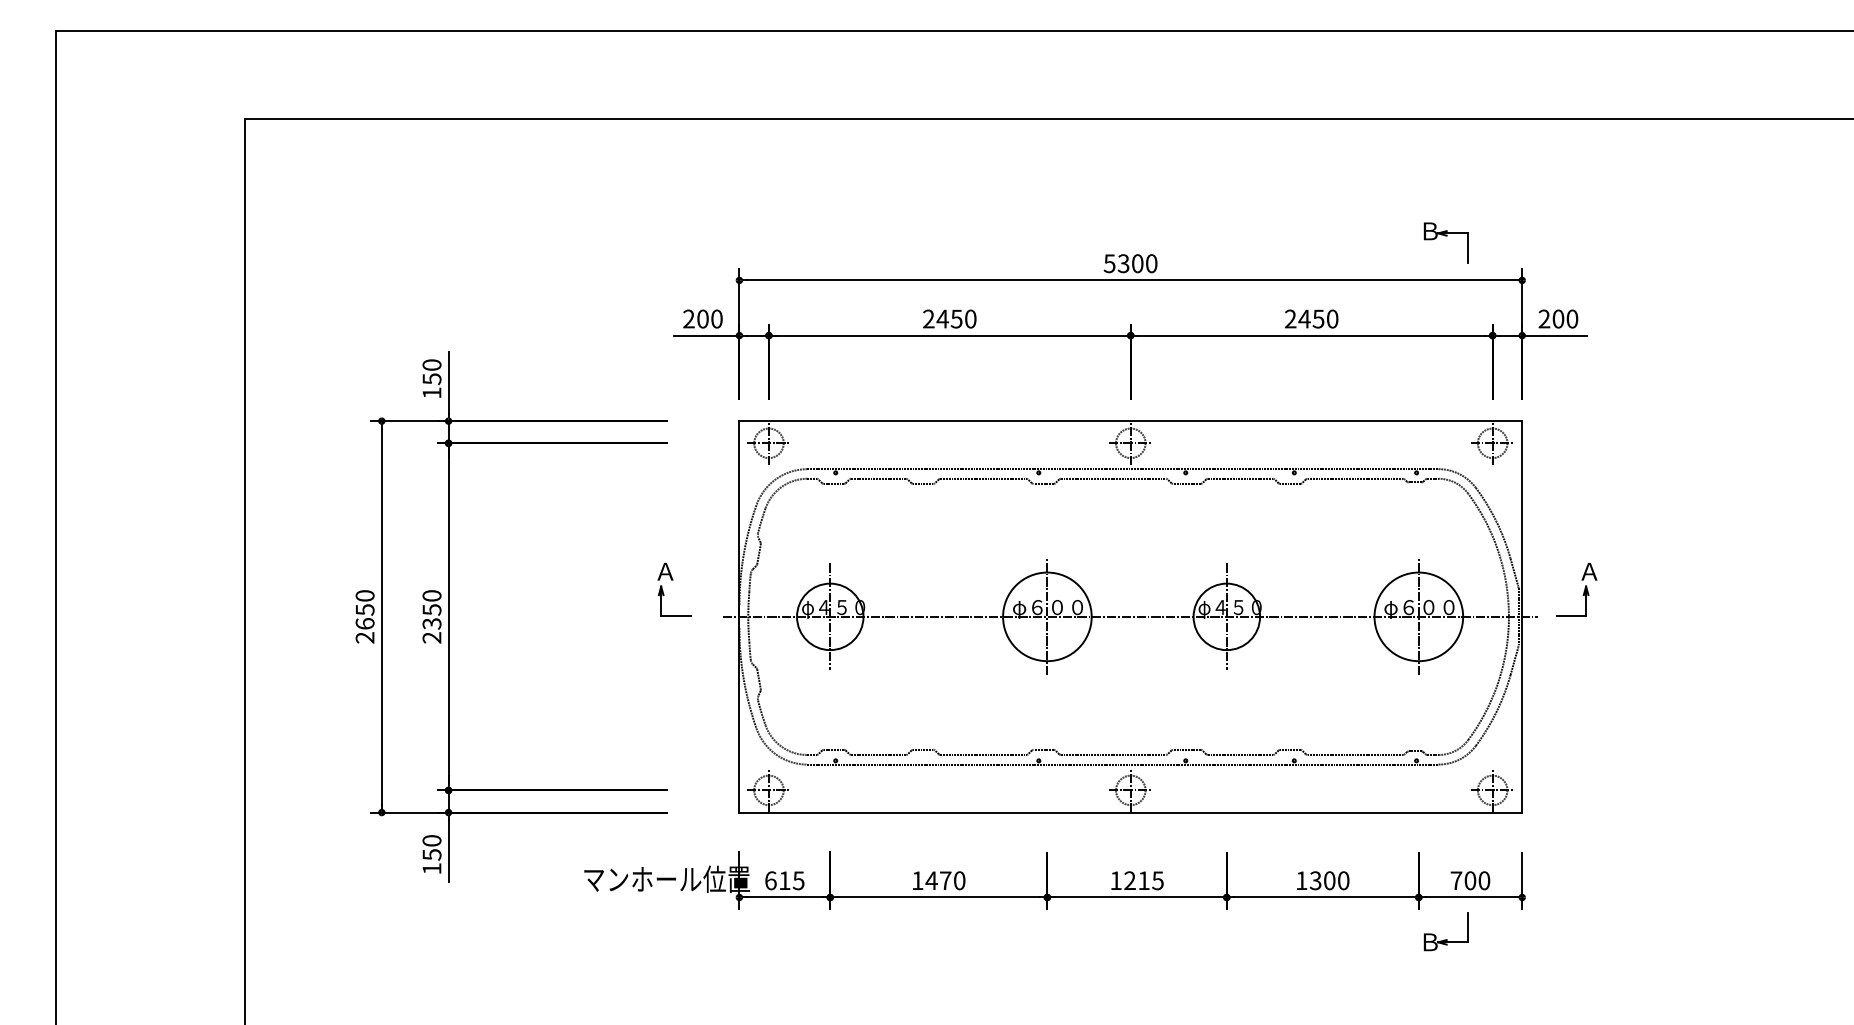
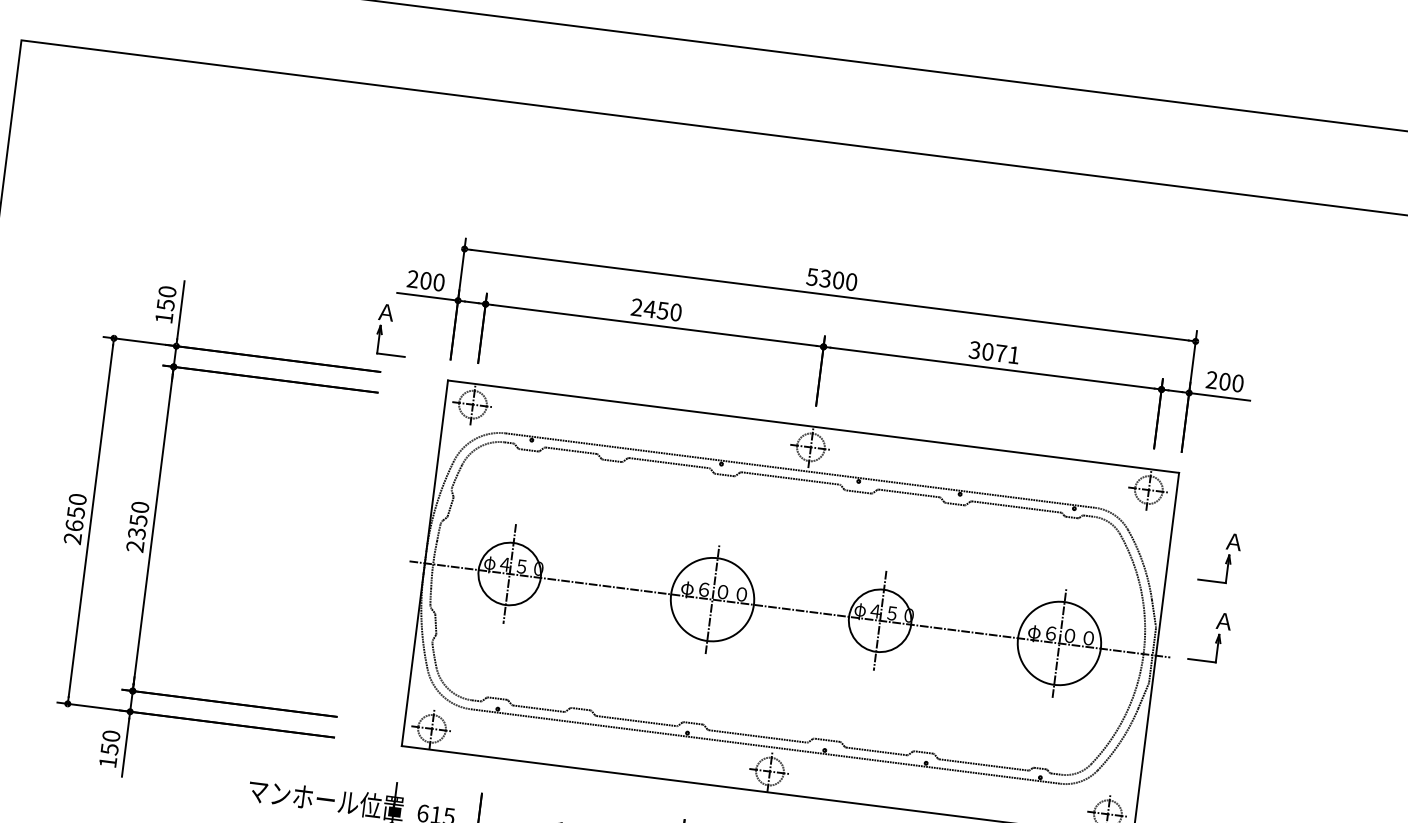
part: (1445, 242) -> (1128, 296), removed
text: (1311, 318) -> (994, 352), 2450 -> 3071
part: (1583, 506) -> (1226, 559), added
part: (673, 580) -> (392, 321), moved

